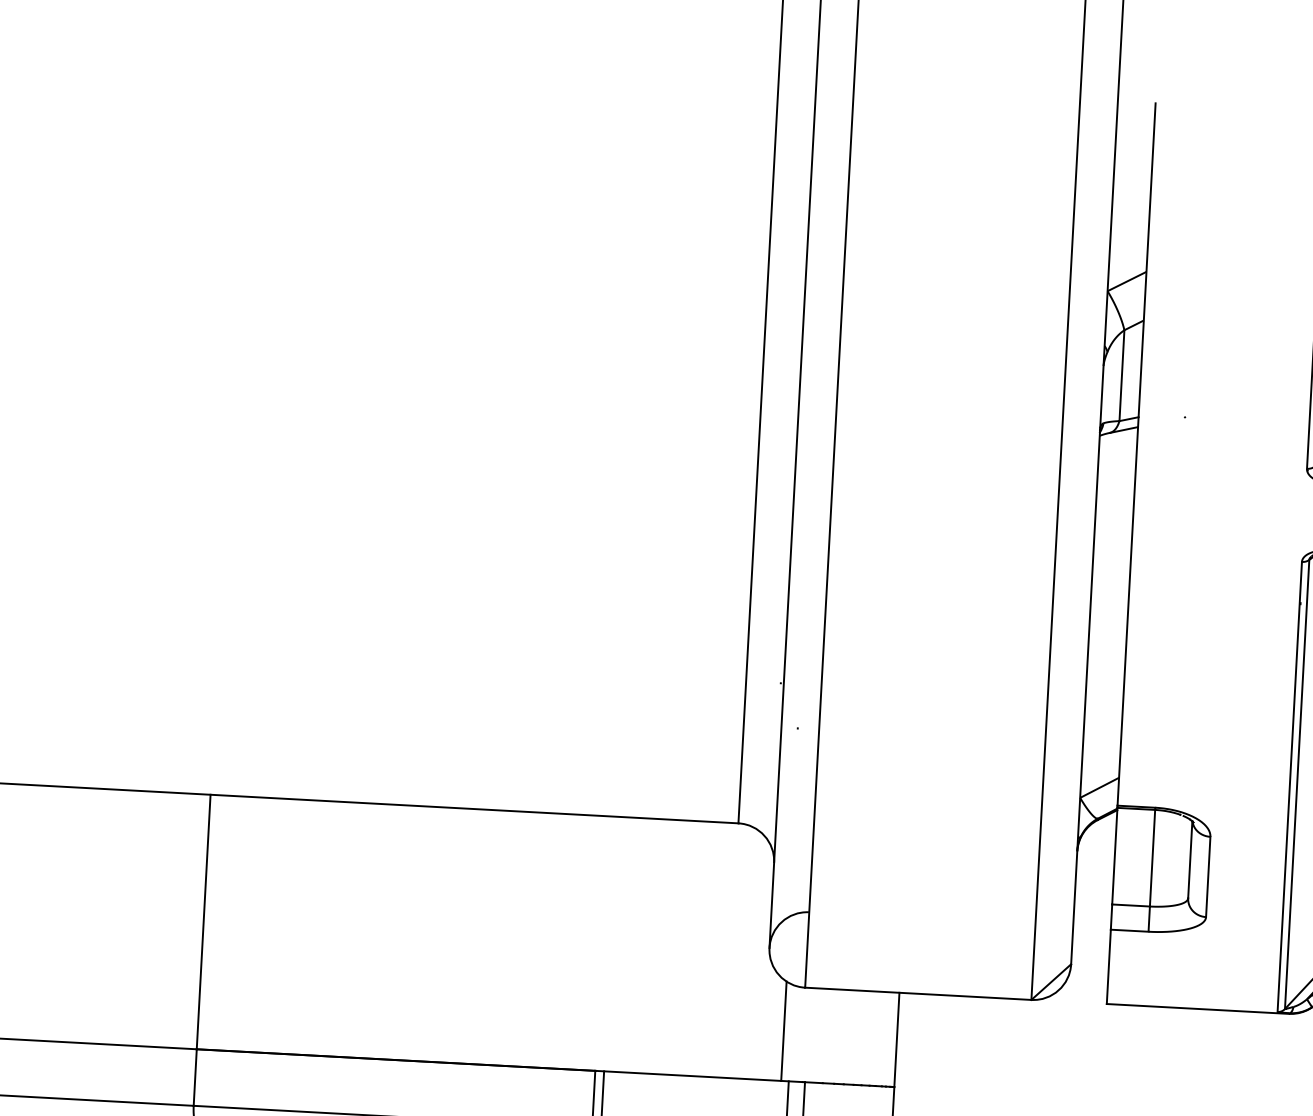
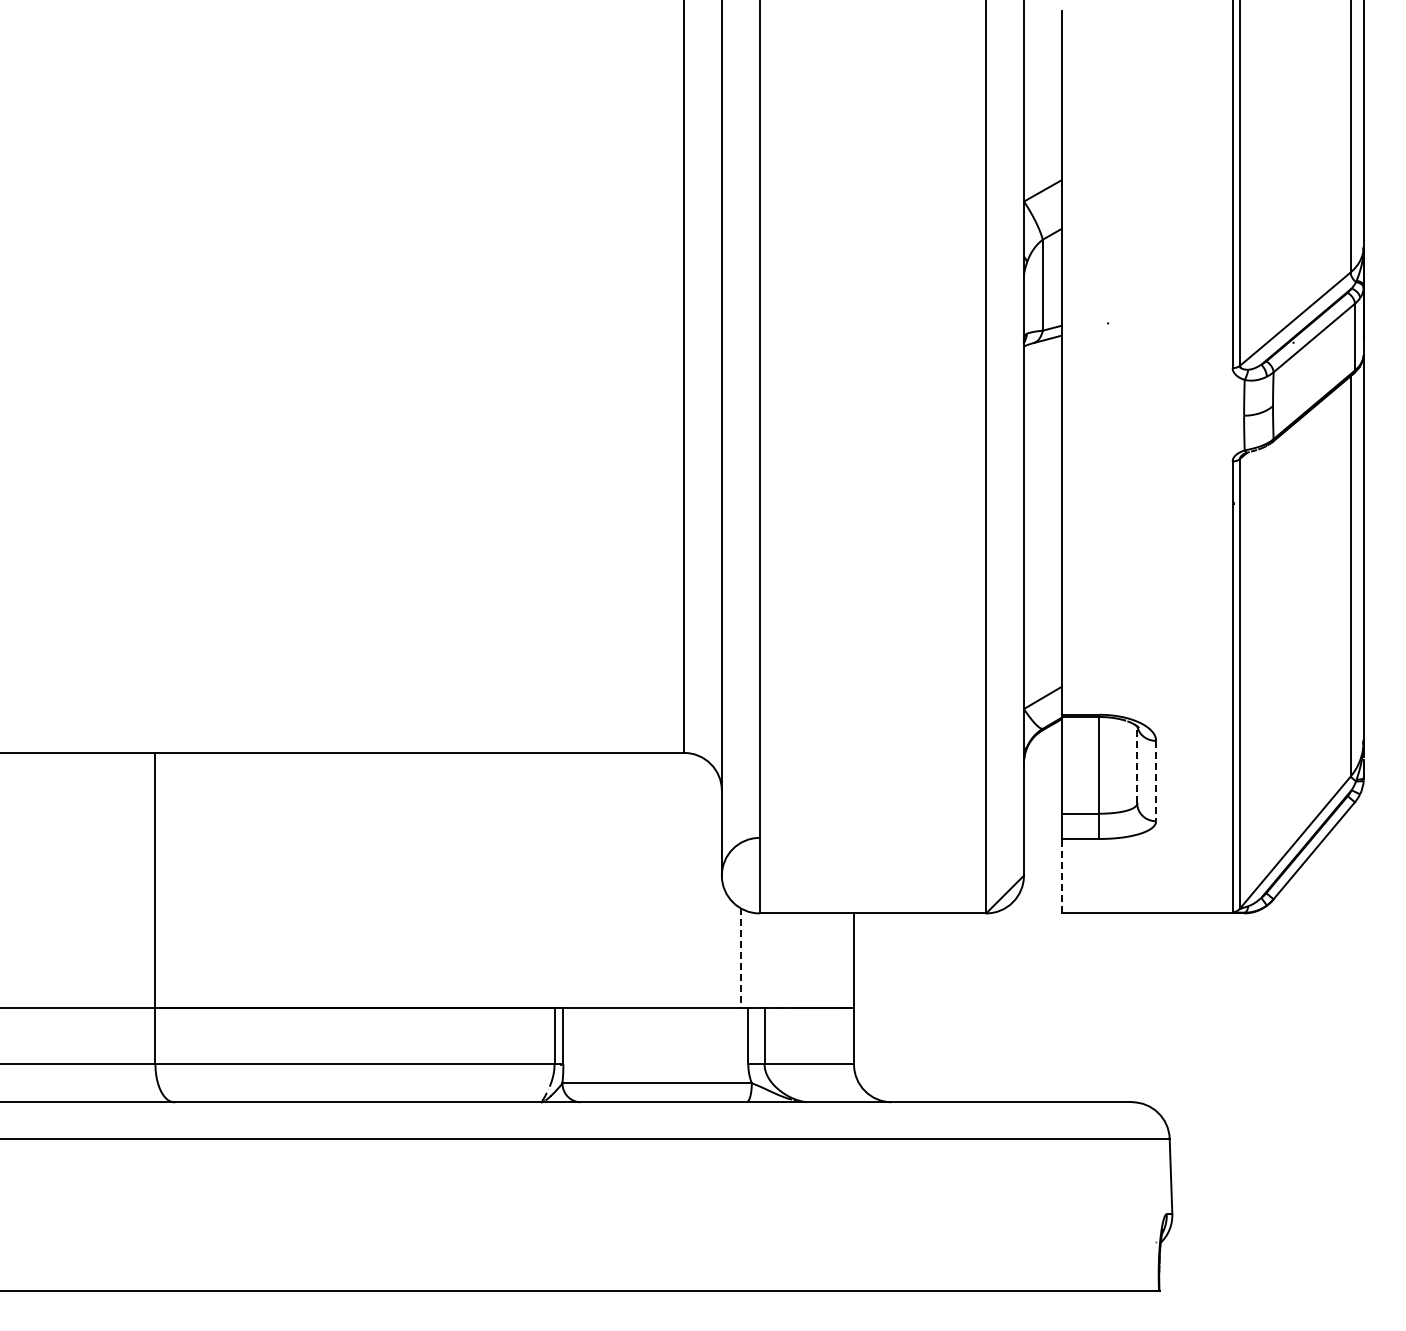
line: (1190, 859) -> (1137, 764), solid -> dashed
line: (1208, 877) -> (1156, 781), solid -> dashed
line: (1108, 966) -> (1061, 875), solid -> dashed
line: (783, 1031) -> (740, 958), solid -> dashed

